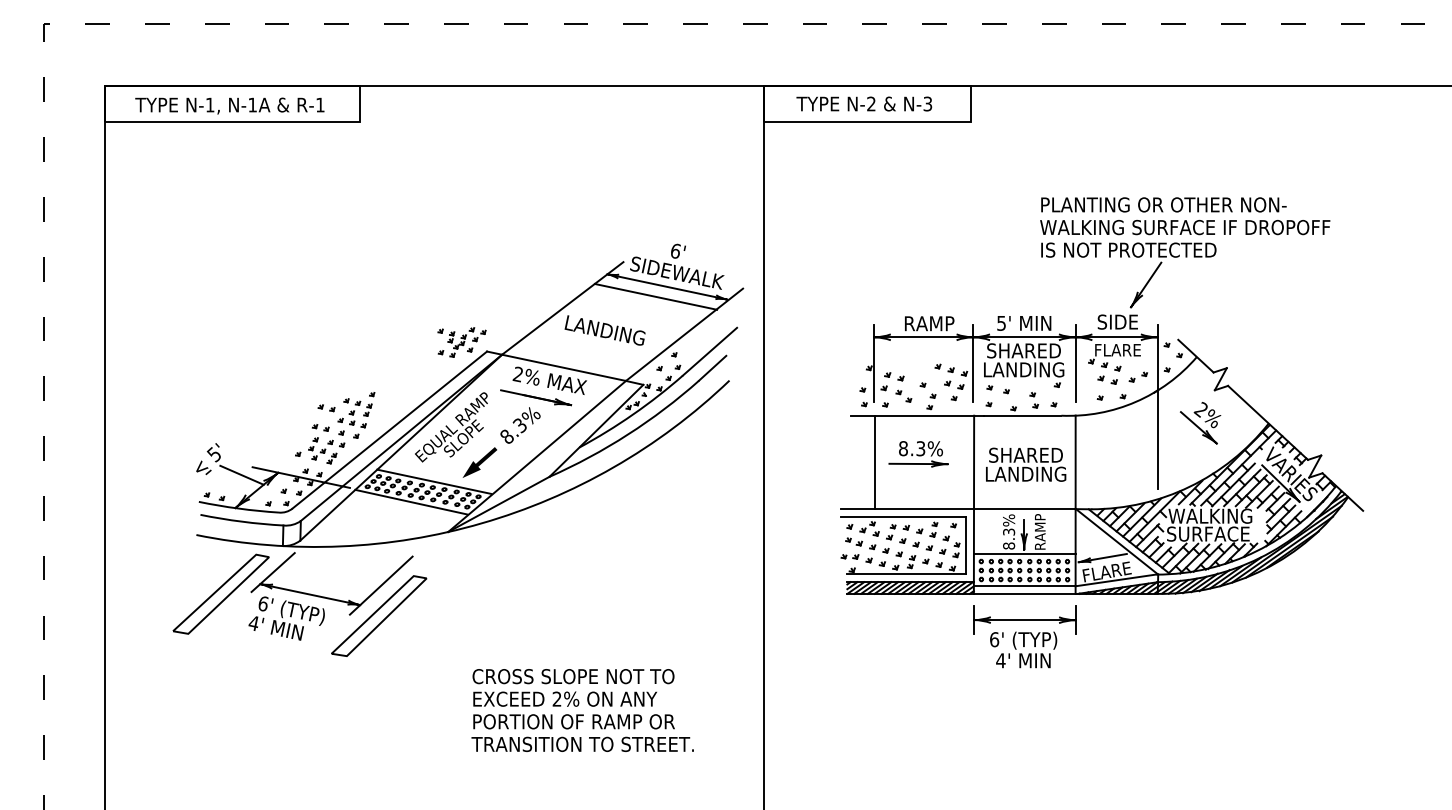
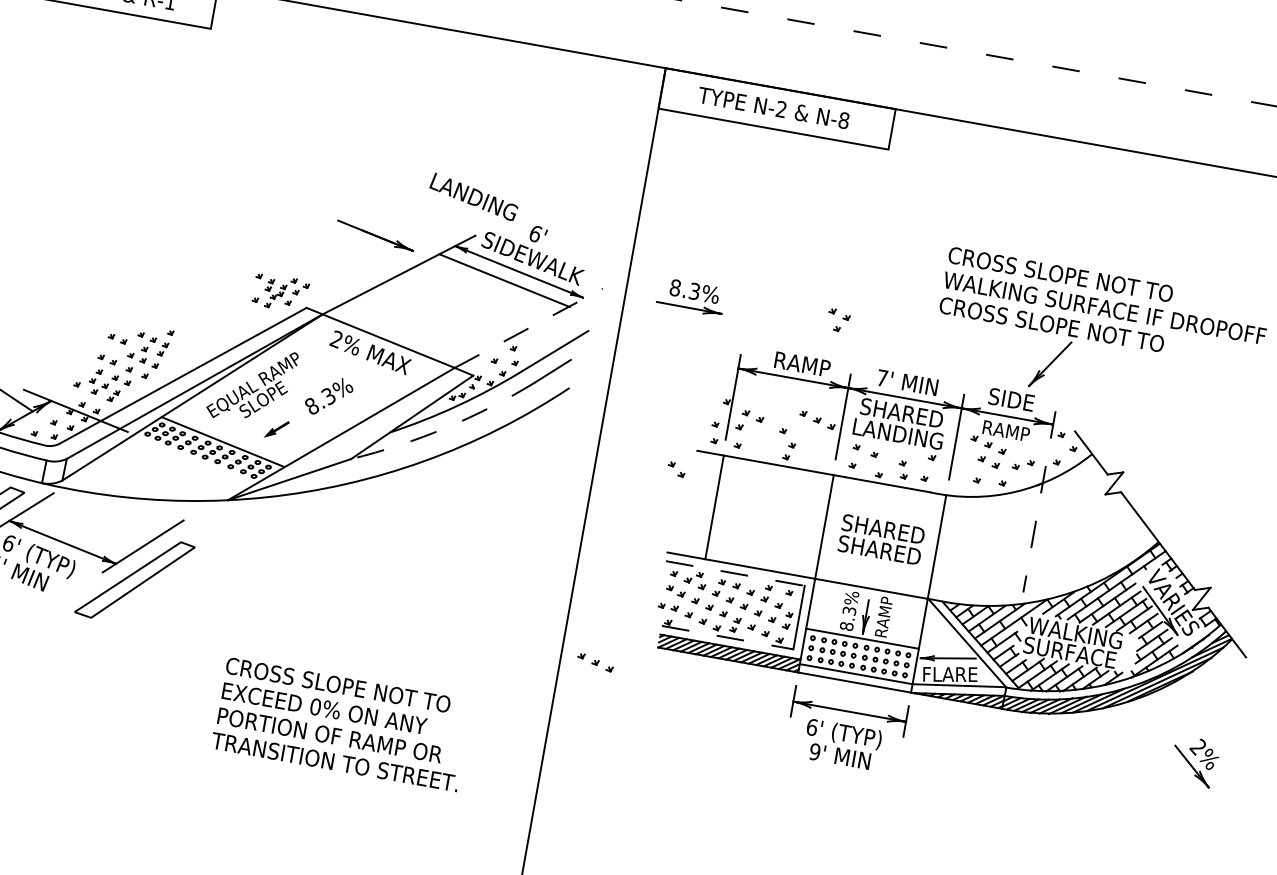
text: (927, 103) -> (843, 119), N-3 -> N-8
text: (1163, 204) -> (1085, 278), PLANTING OR OTHER NON- -> CROSS SLOPE NOT TO
text: (1141, 249) -> (1052, 323), IS NOT PROTECTED -> CROSS SLOPE NOT TO
text: (1001, 323) -> (882, 378), 5' -> 7'
text: (604, 330) -> (473, 196), moved
line: (684, 334) -> (528, 327), solid -> dashed
text: (1117, 350) -> (1005, 431), FLARE -> RAMP
part: (954, 390) -> (838, 320), moved
part: (903, 395) -> (676, 468), moved
part: (536, 397) -> (376, 235), moved
line: (1158, 407) -> (1039, 502), solid -> dashed
part: (1200, 423) -> (1194, 762), moved
arc: (628, 434) -> (447, 427), solid -> dashed
part: (918, 454) -> (690, 297), moved
part: (479, 462) -> (276, 429), size x0.6
text: (1026, 473) -> (880, 549), LANDING -> SHARED
line: (411, 501) -> (193, 459), removed
line: (903, 517) -> (735, 574), solid -> dashed
line: (907, 574) -> (728, 637), solid -> dashed
part: (794, 616) -> (595, 662), added
text: (1000, 660) -> (814, 751), 4' -> 9'
text: (556, 698) -> (315, 706), 2% -> 0%

